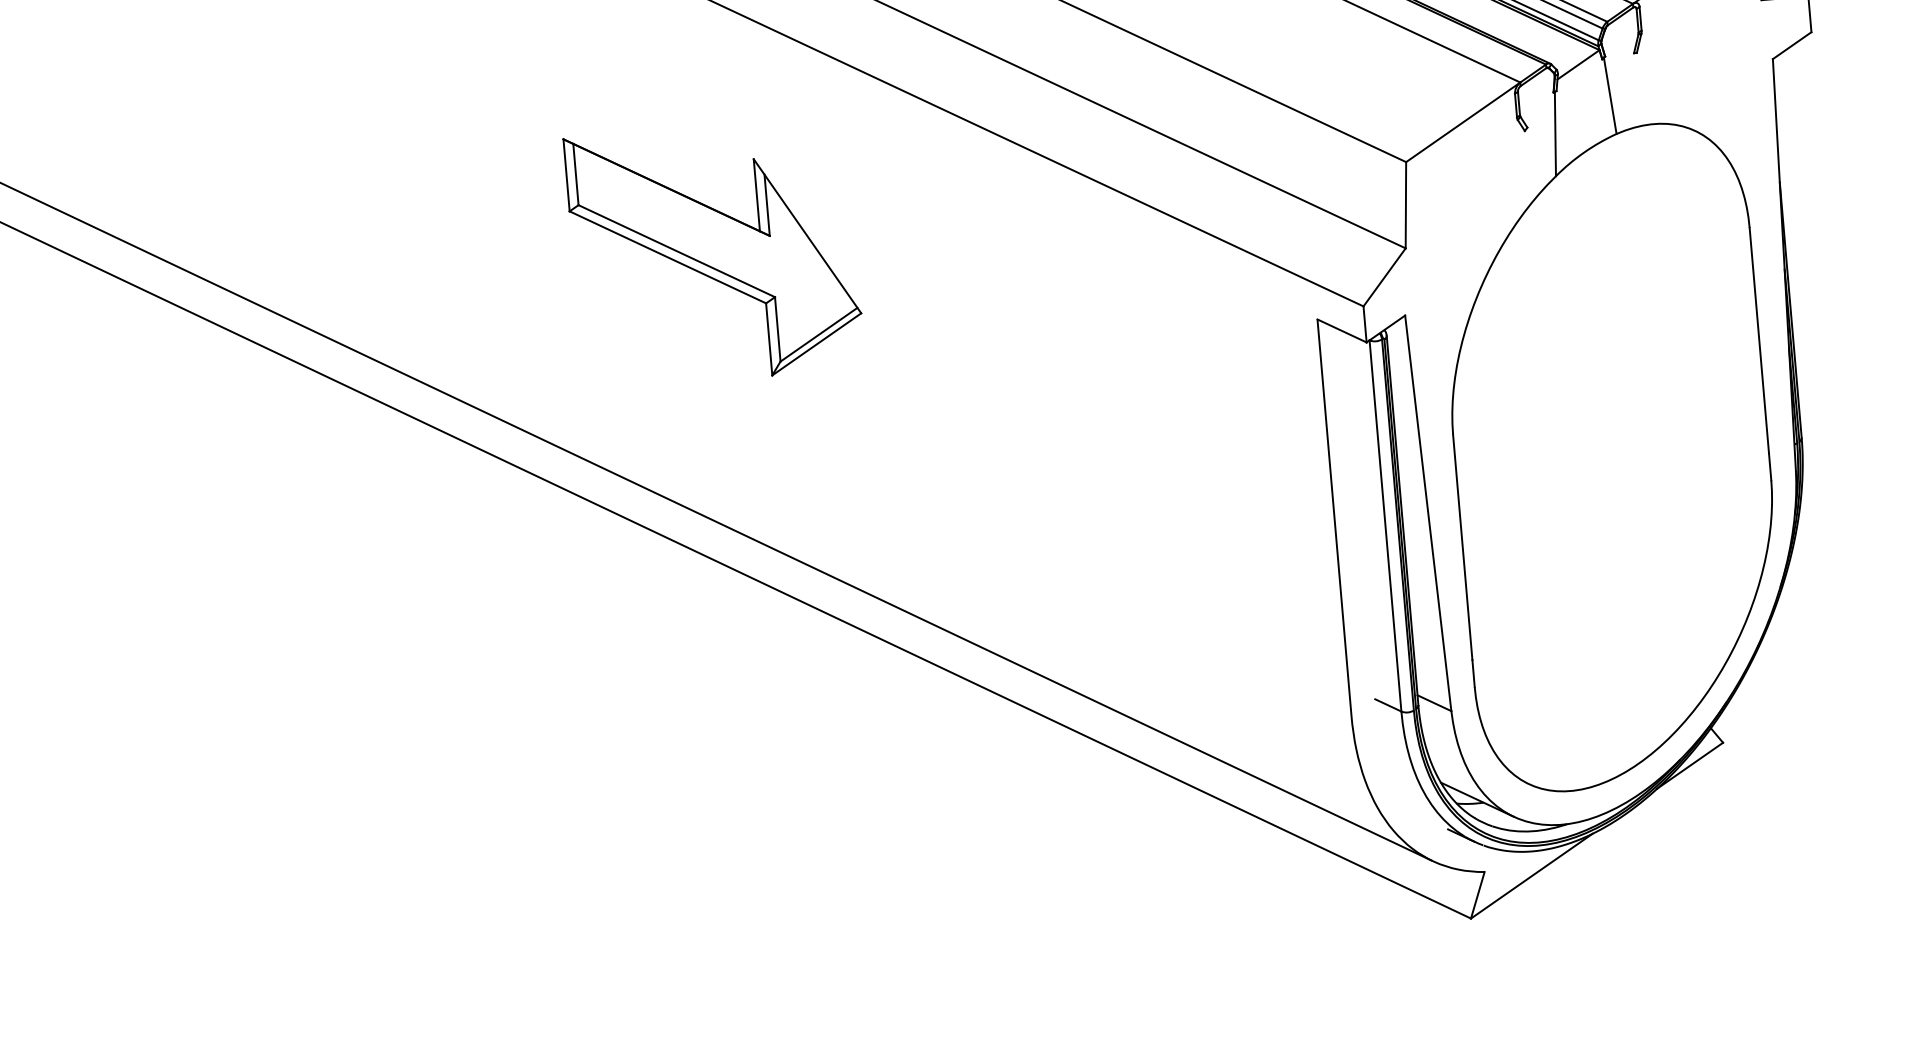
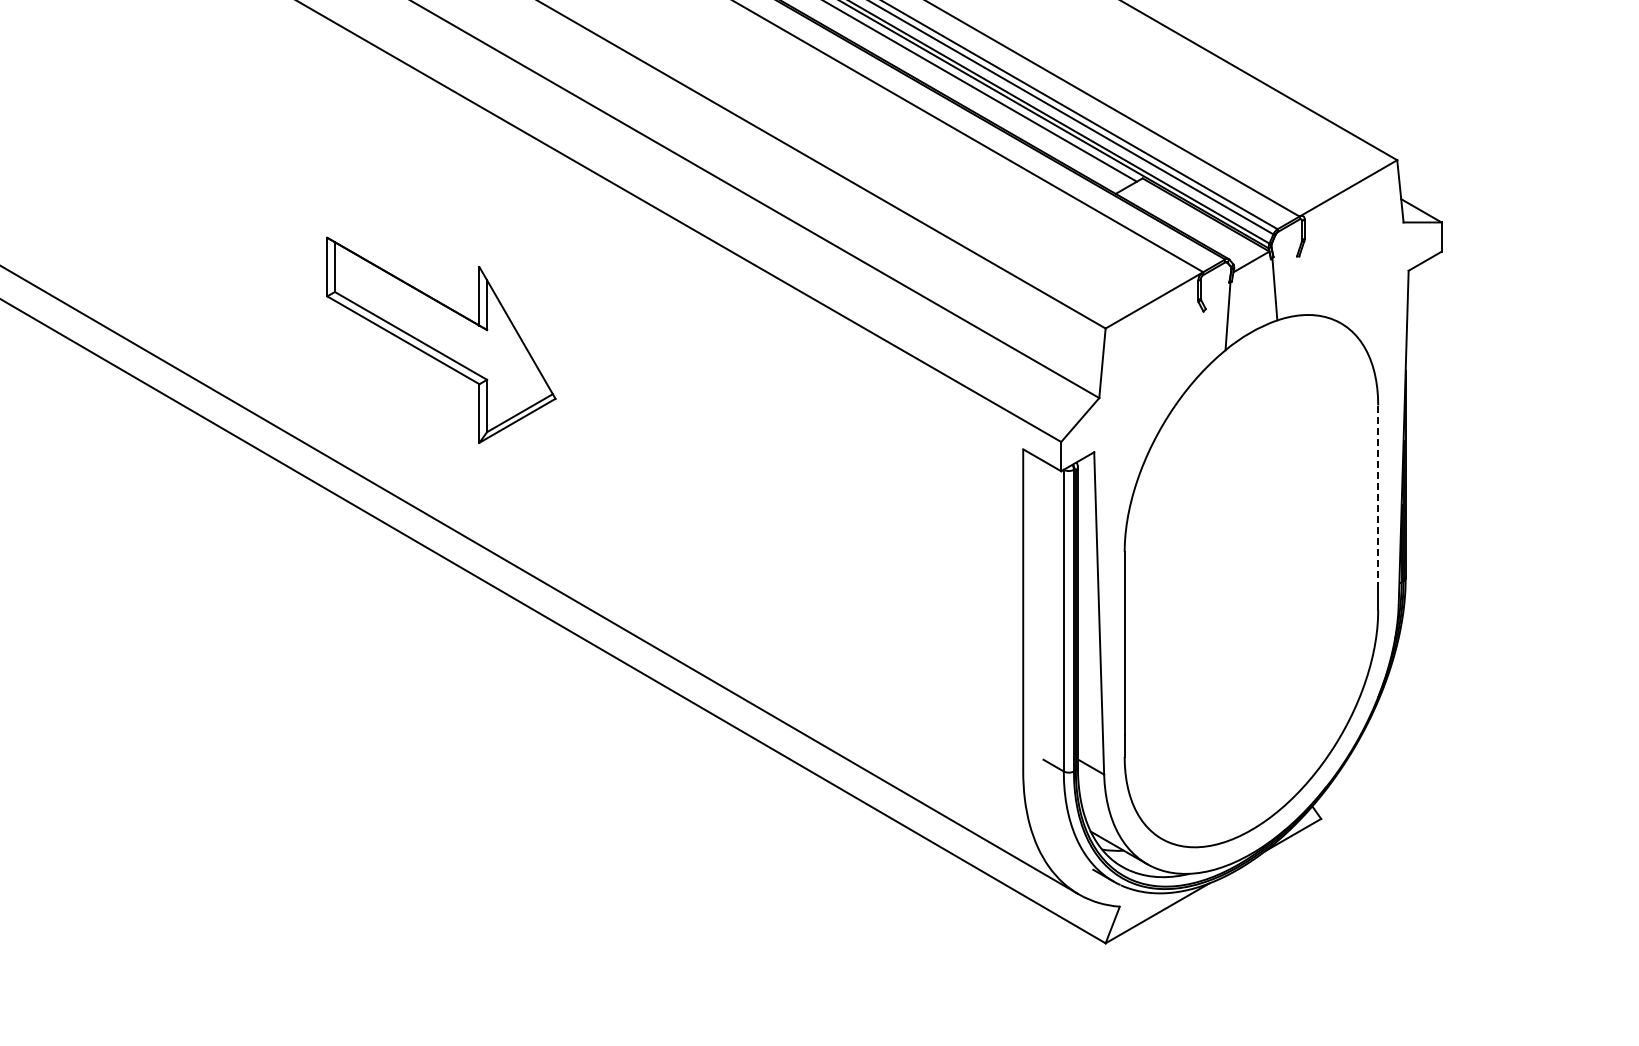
part: (714, 252) -> (441, 339), moved
line: (1759, 341) -> (1378, 497), solid -> dashed

